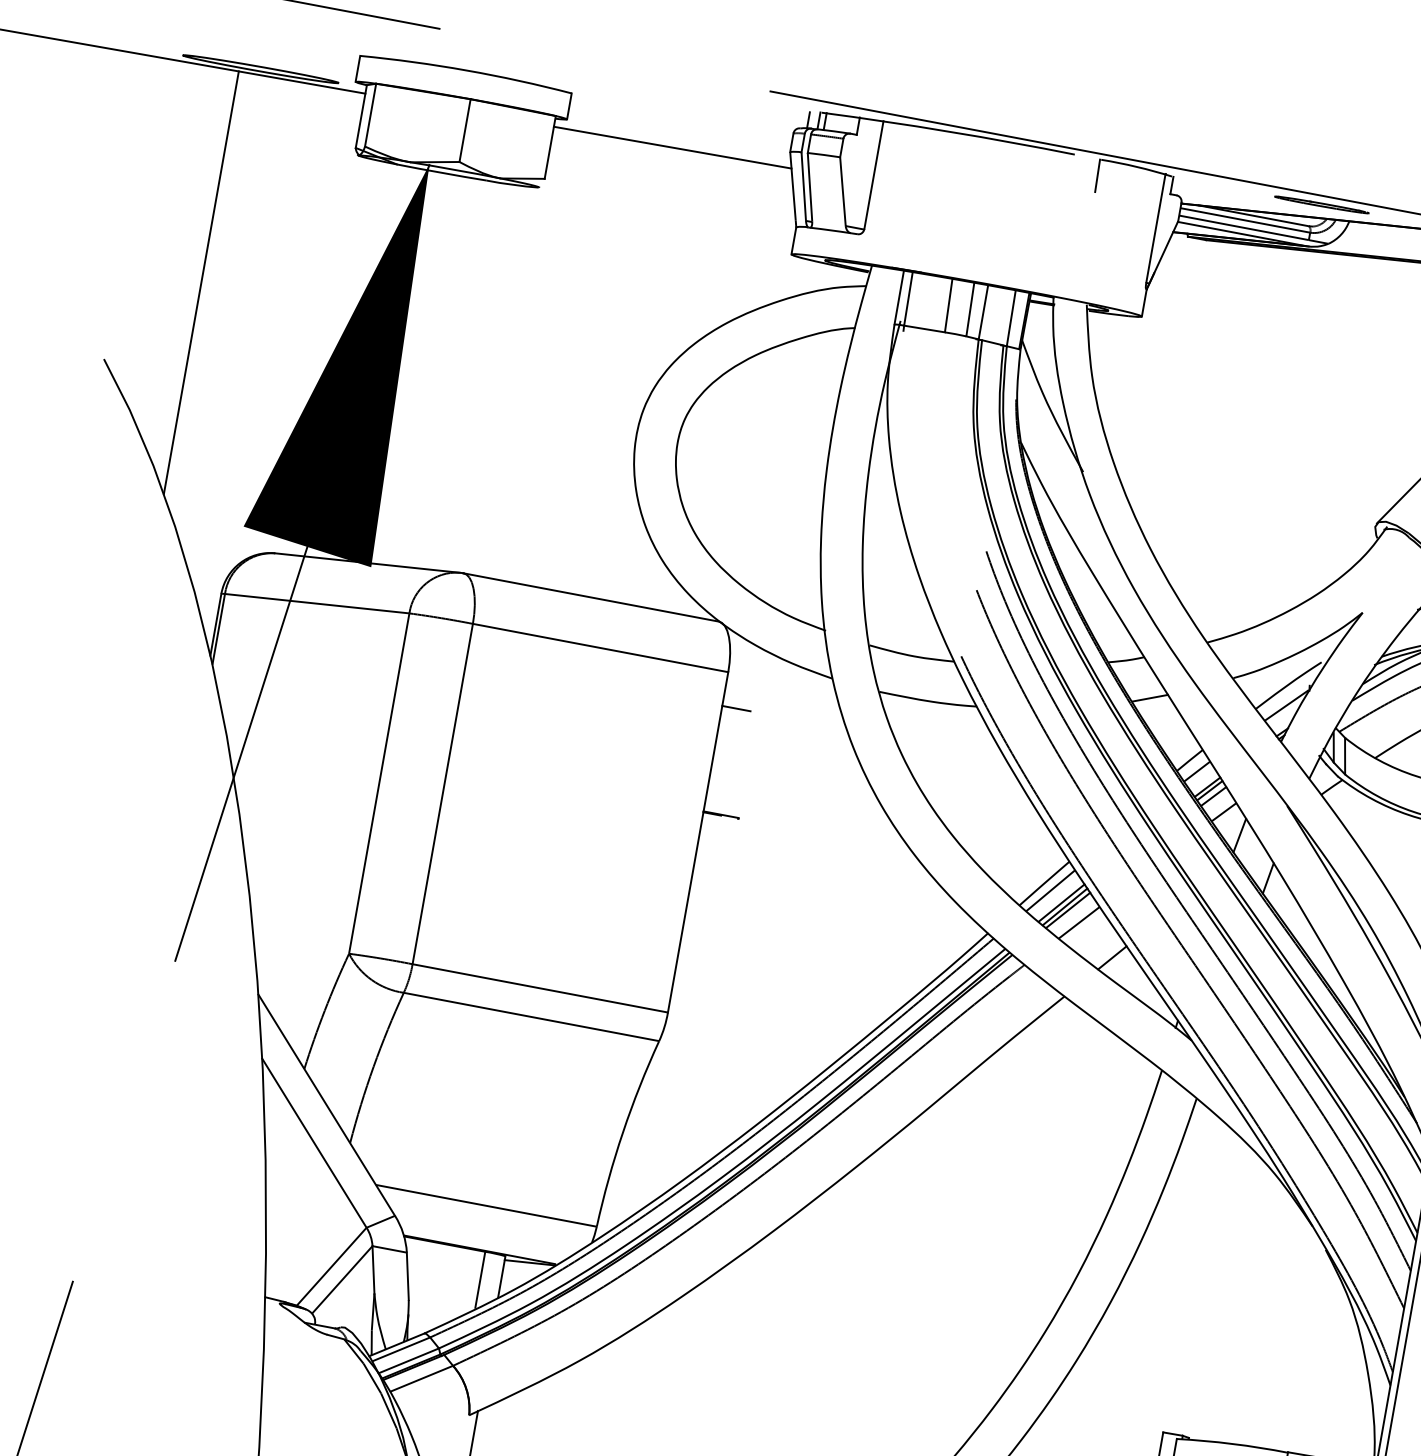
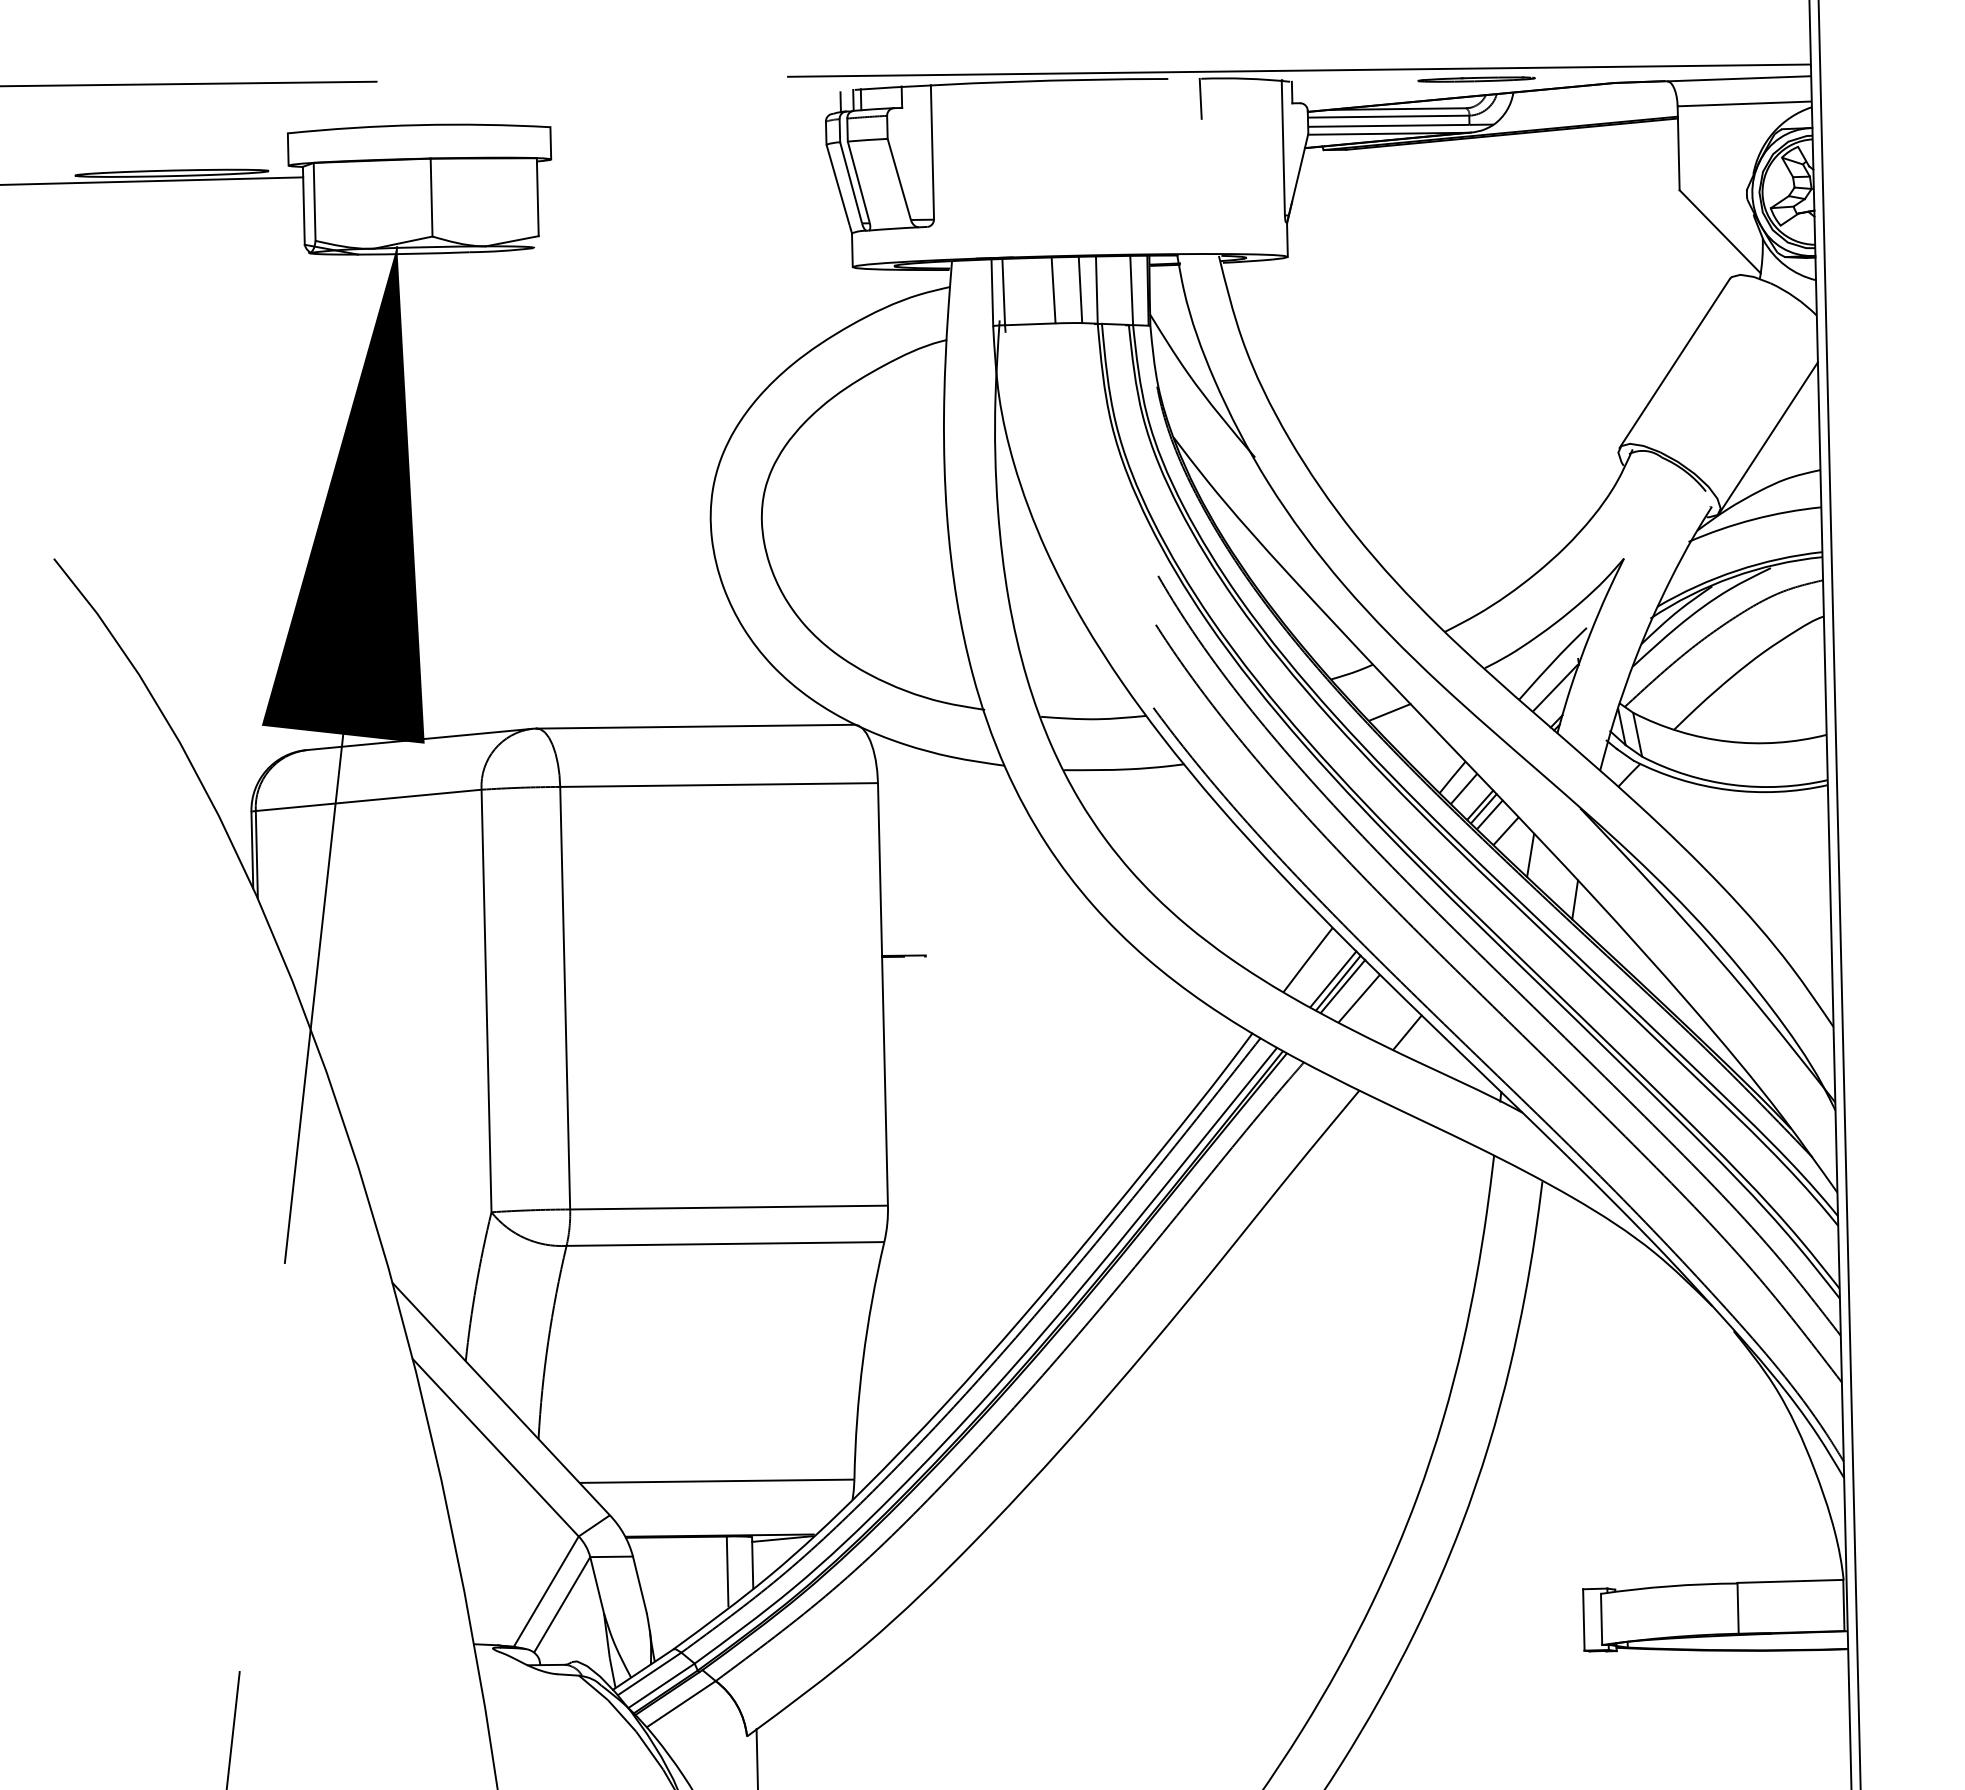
line: (672, 147) -> (684, 167), removed
line: (201, 282) -> (152, 443), removed
line: (736, 708) -> (896, 824), removed
line: (1050, 890) -> (1316, 966), removed

